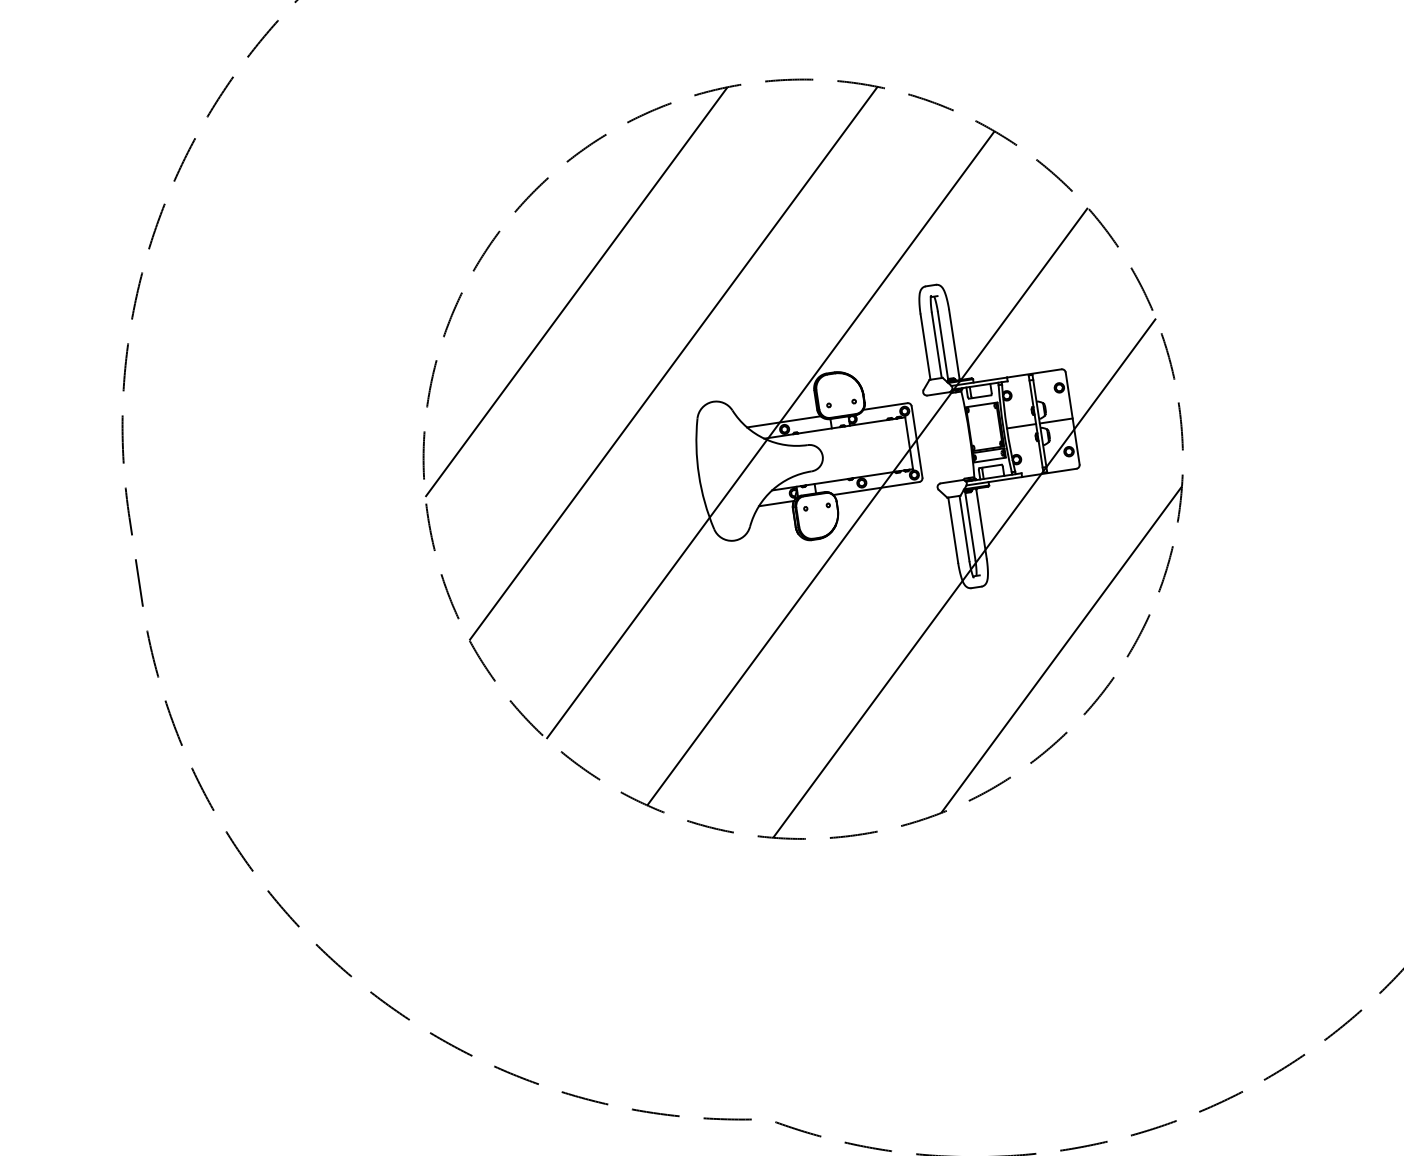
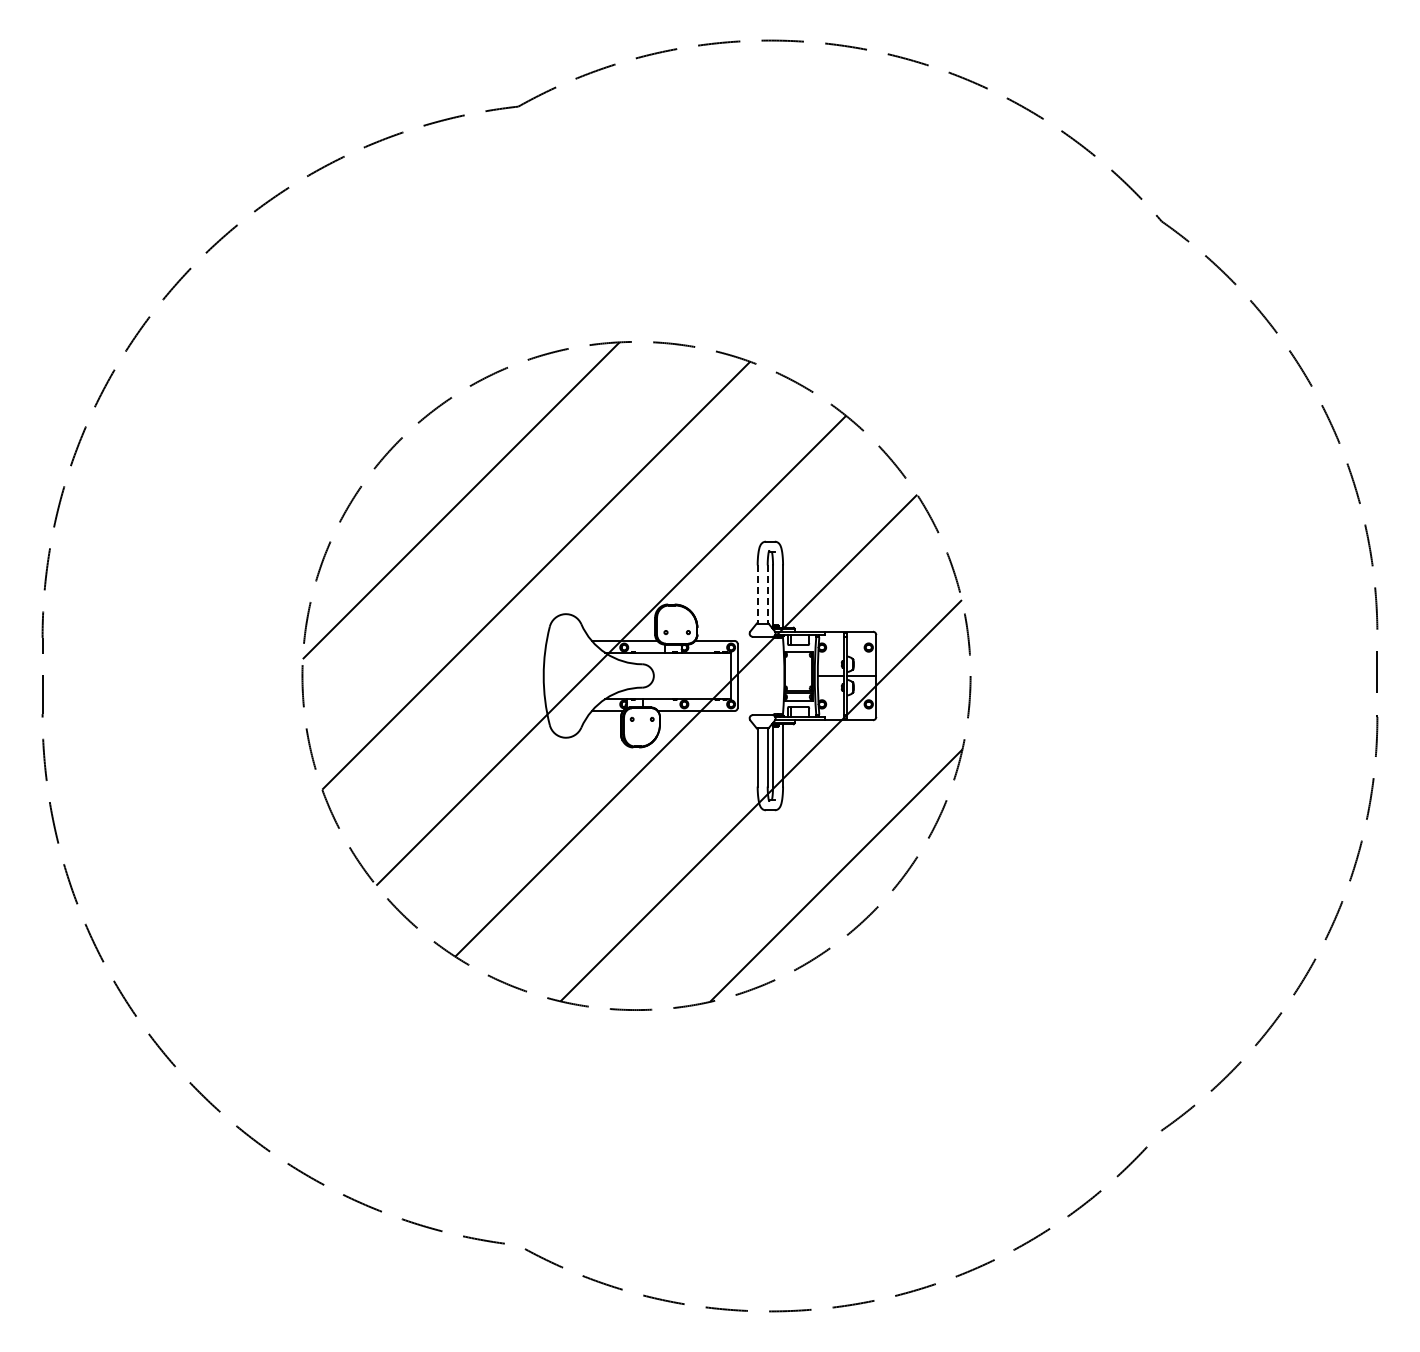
line: (936, 345) -> (767, 594), solid -> dashed
line: (925, 347) -> (757, 594), solid -> dashed

